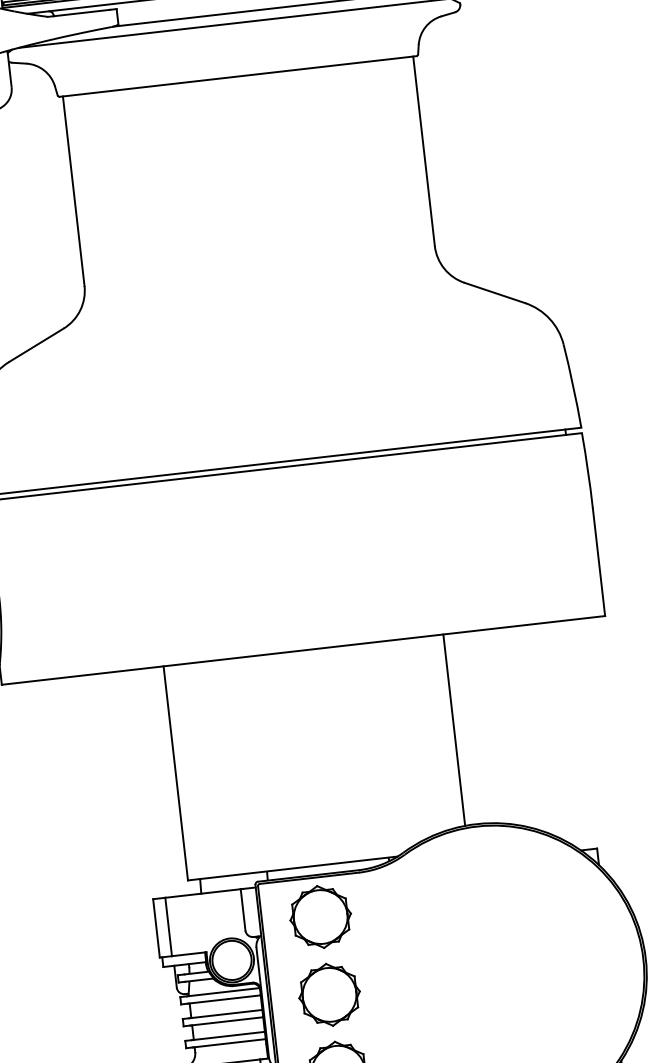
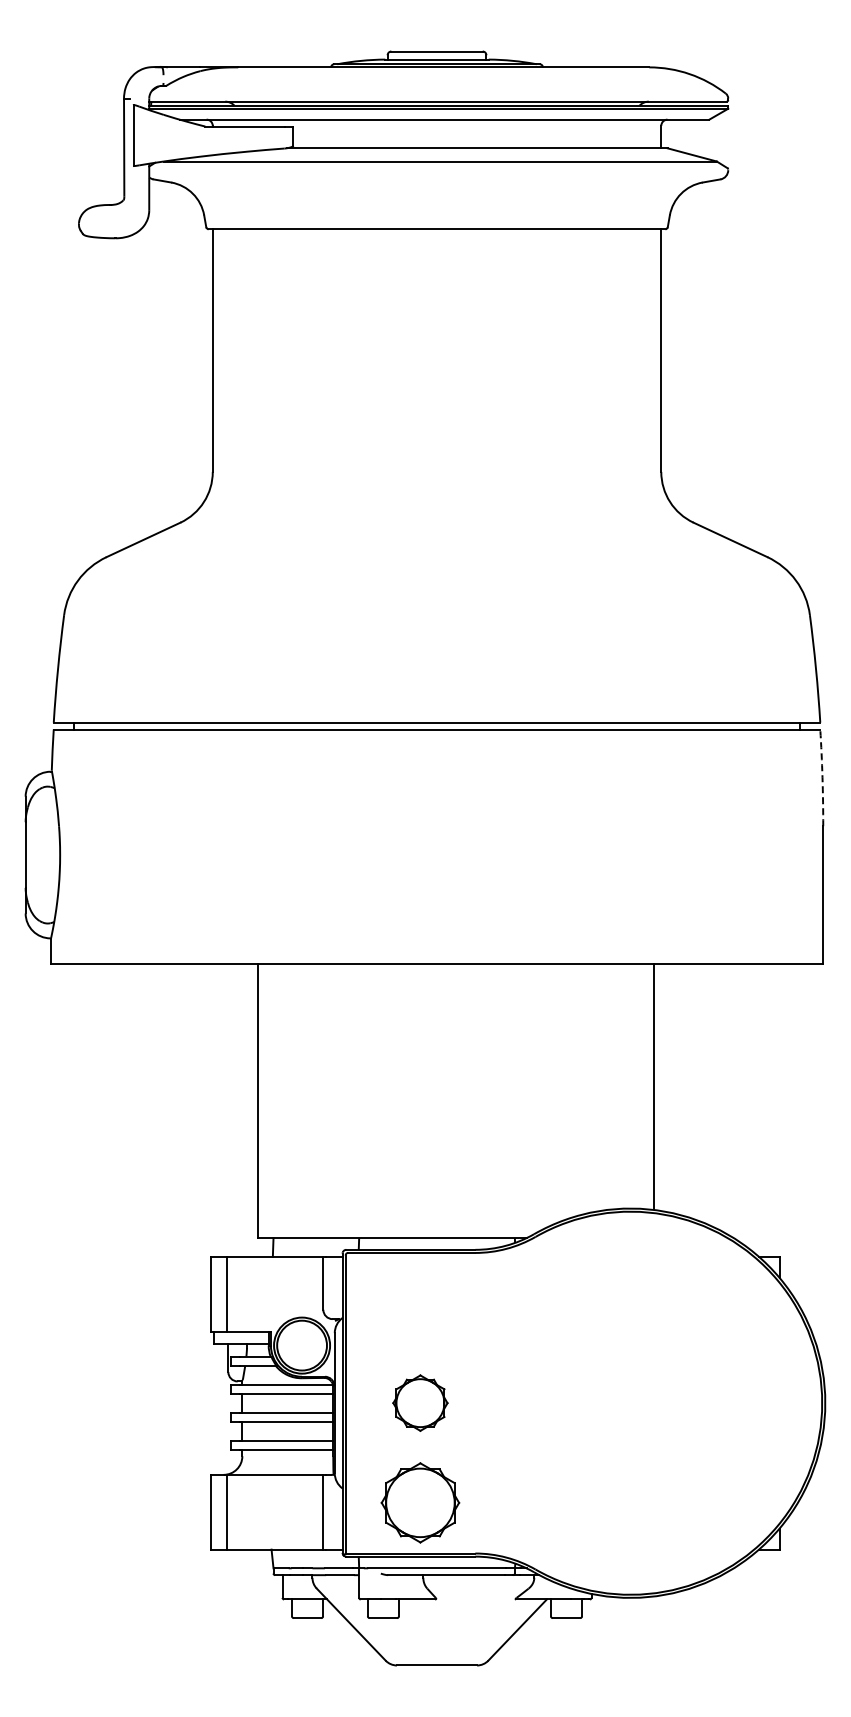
arc: (587, 470) -> (822, 777), solid -> dashed
line: (454, 730) -> (654, 1086), moved
part: (320, 916) -> (420, 1303), removed
part: (329, 994) -> (420, 1402), size x0.7

